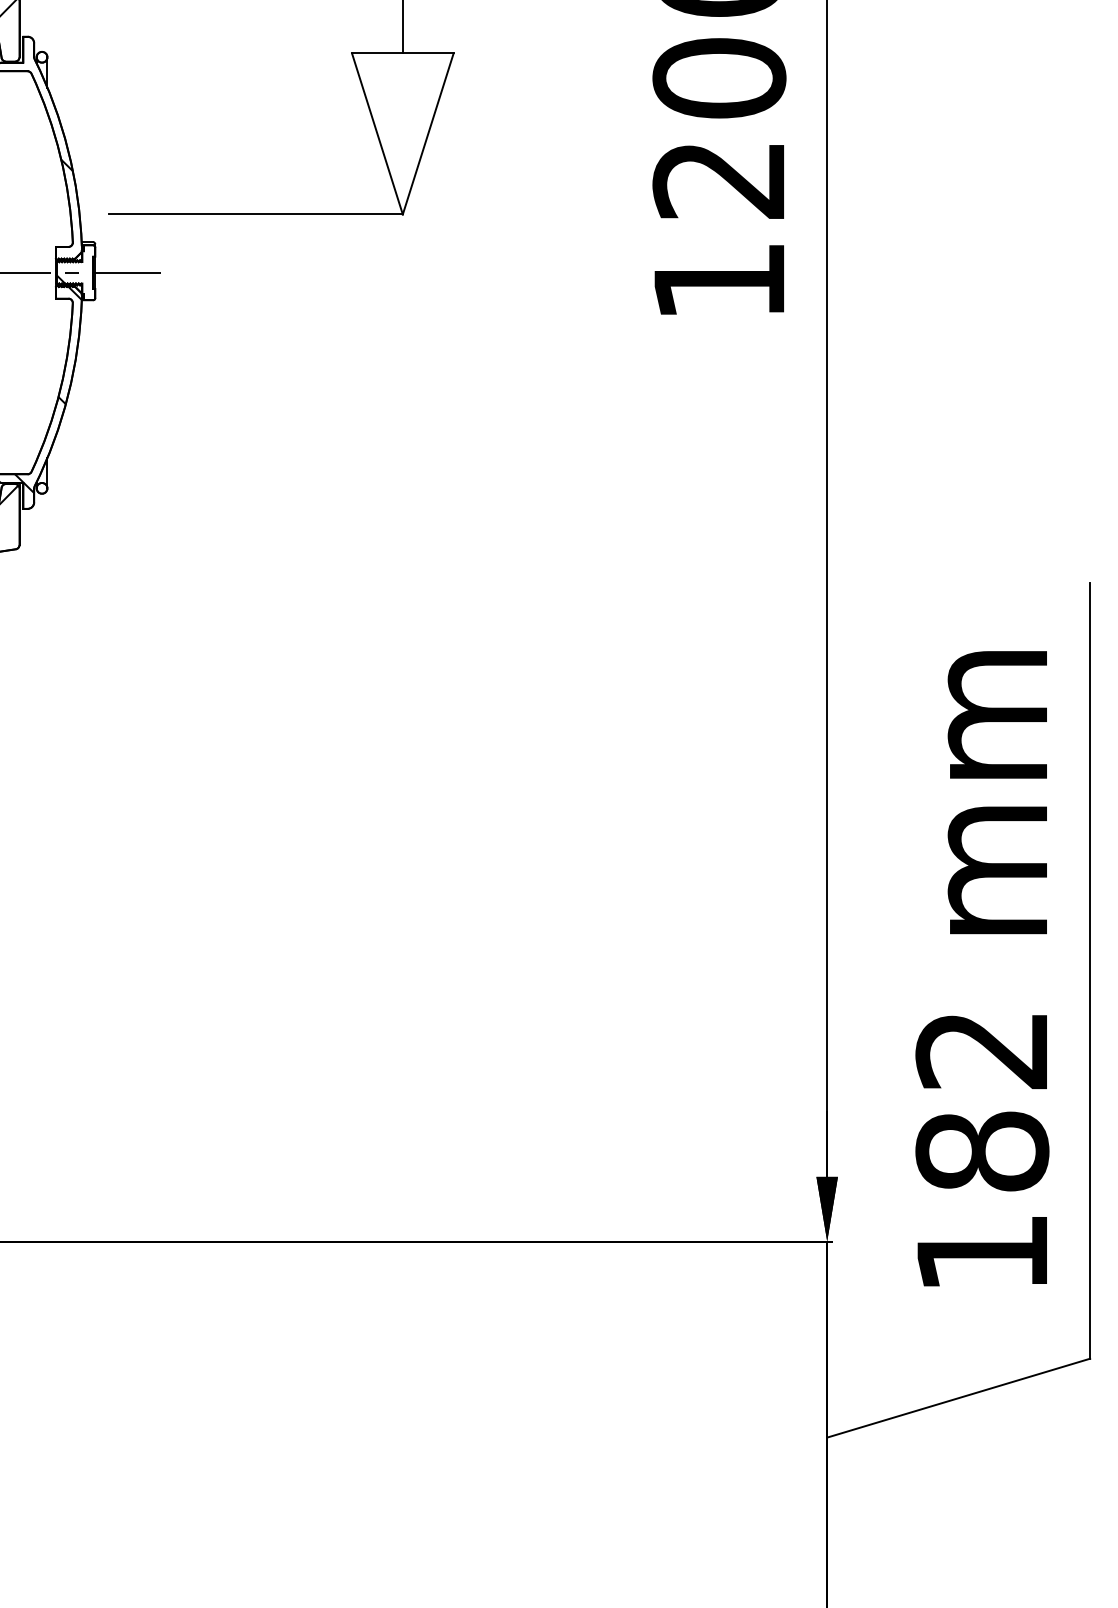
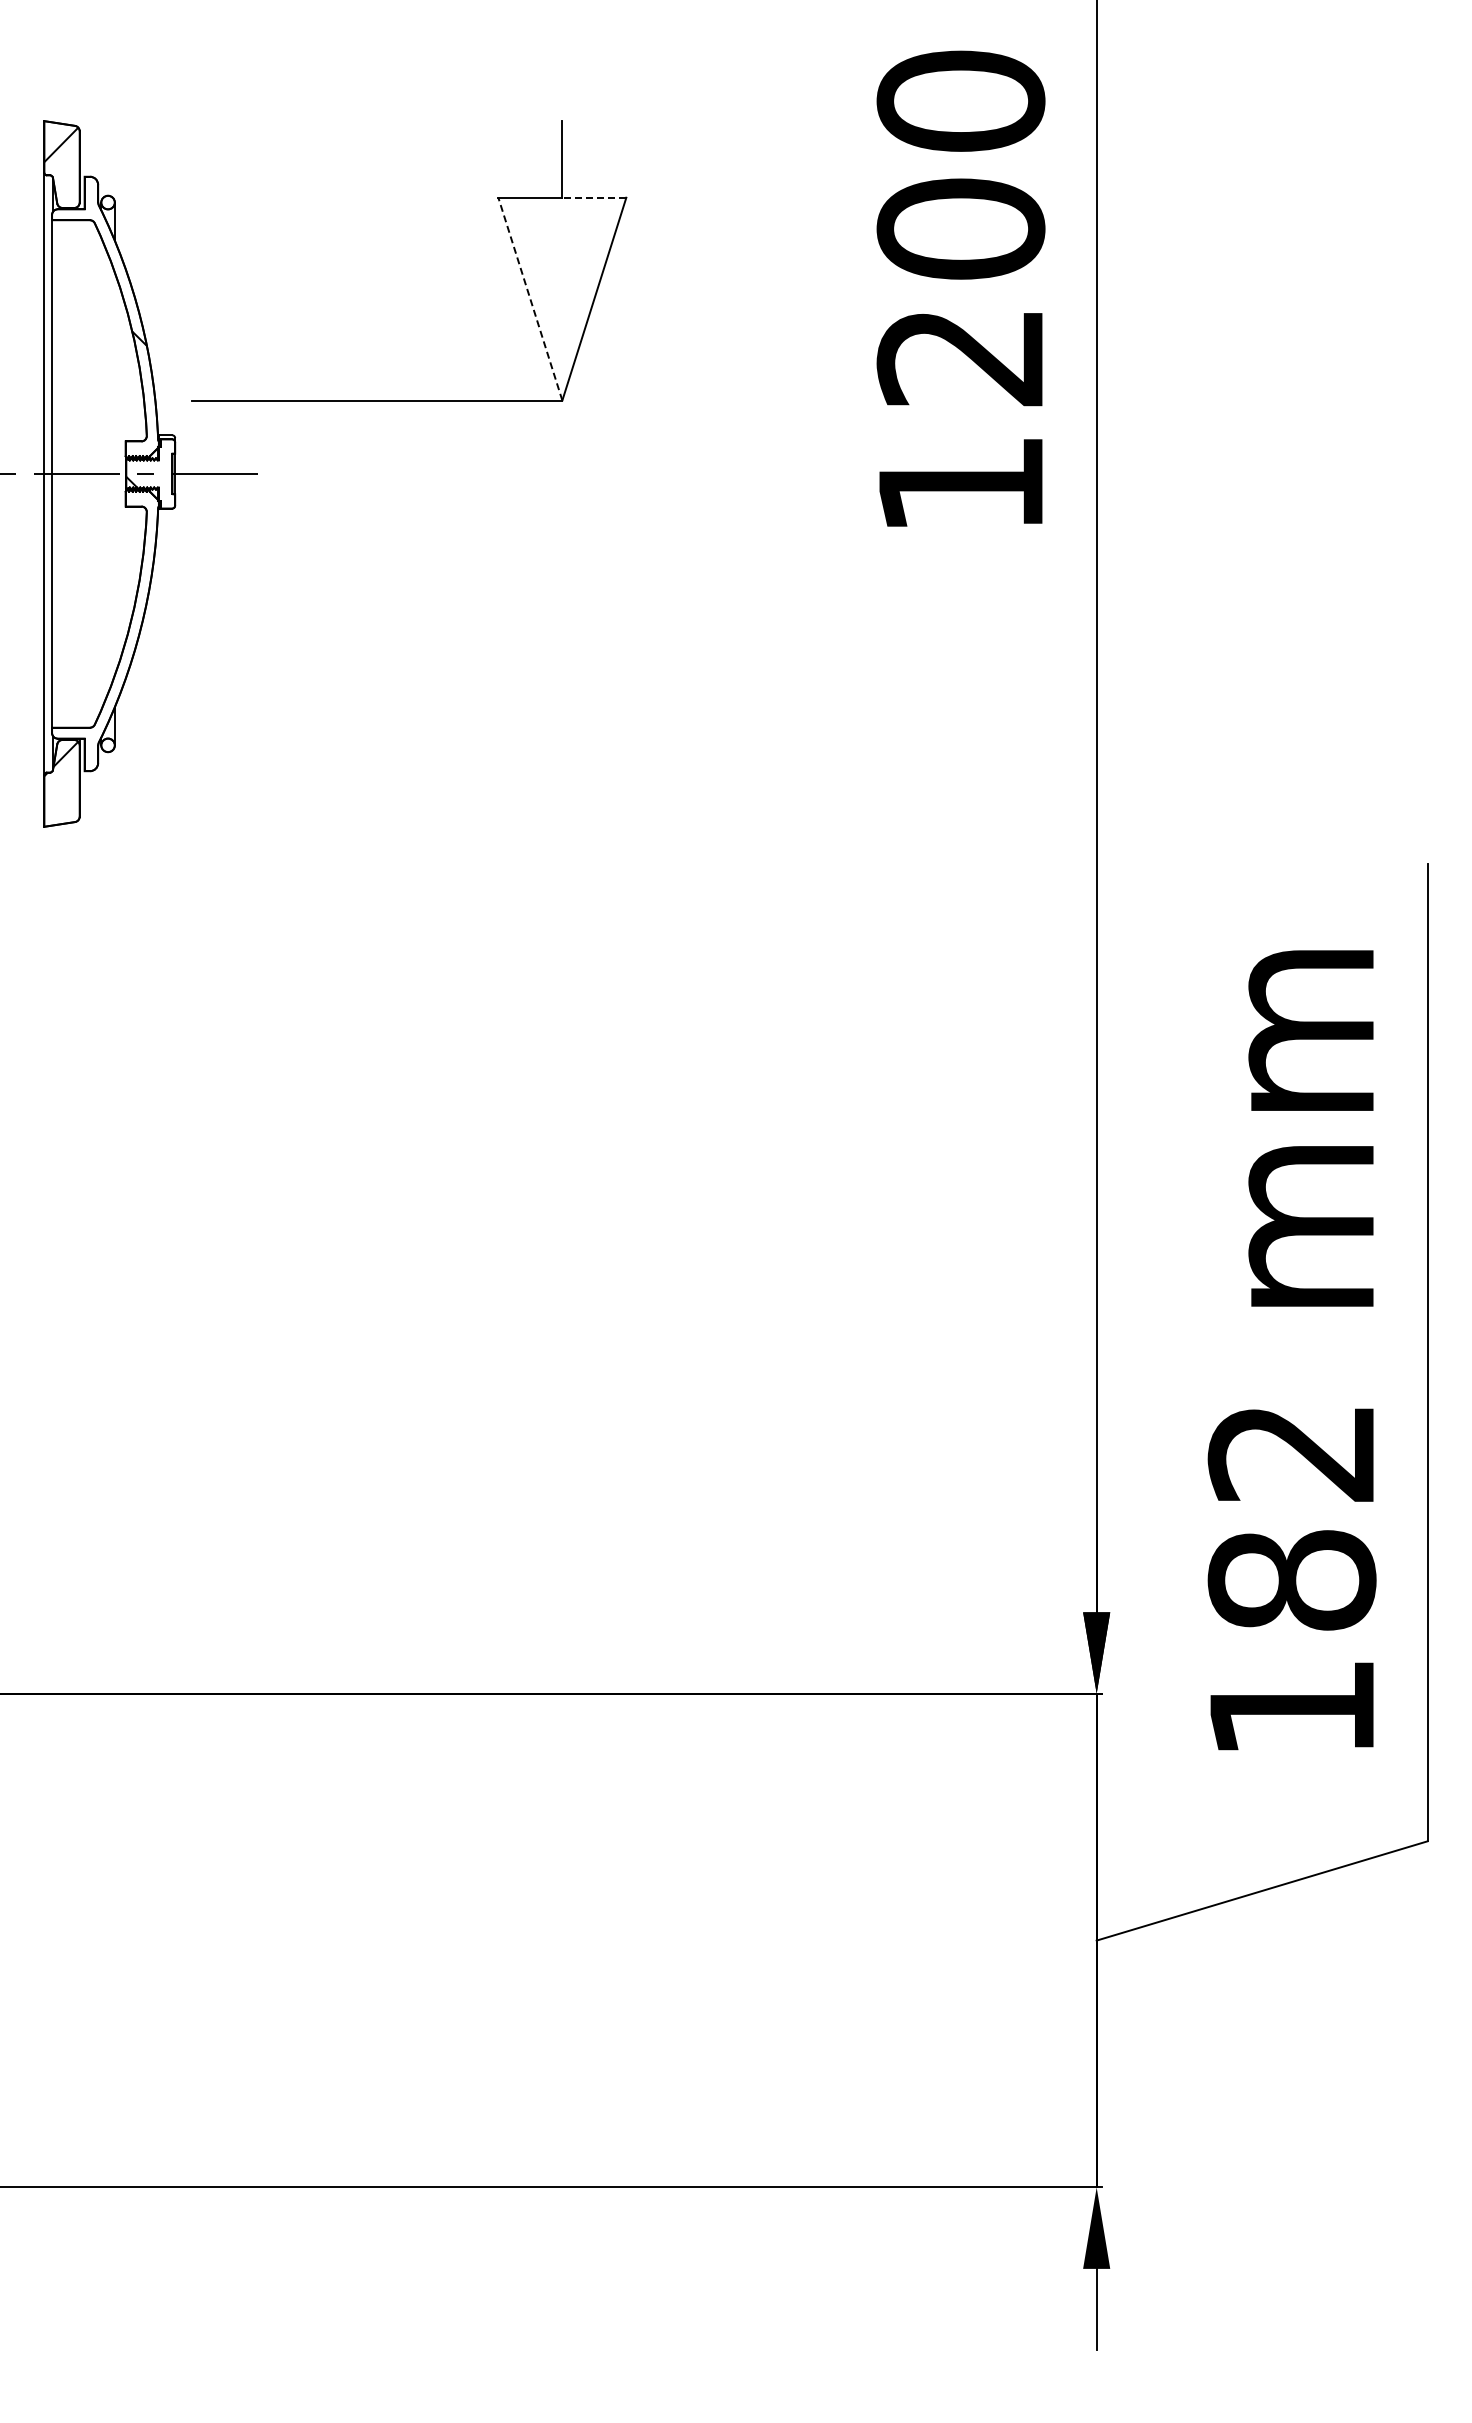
line: (428, 53) -> (594, 197), solid -> dashed
line: (377, 133) -> (530, 298), solid -> dashed
hatch: (48, 389) -> (116, 620), removed

